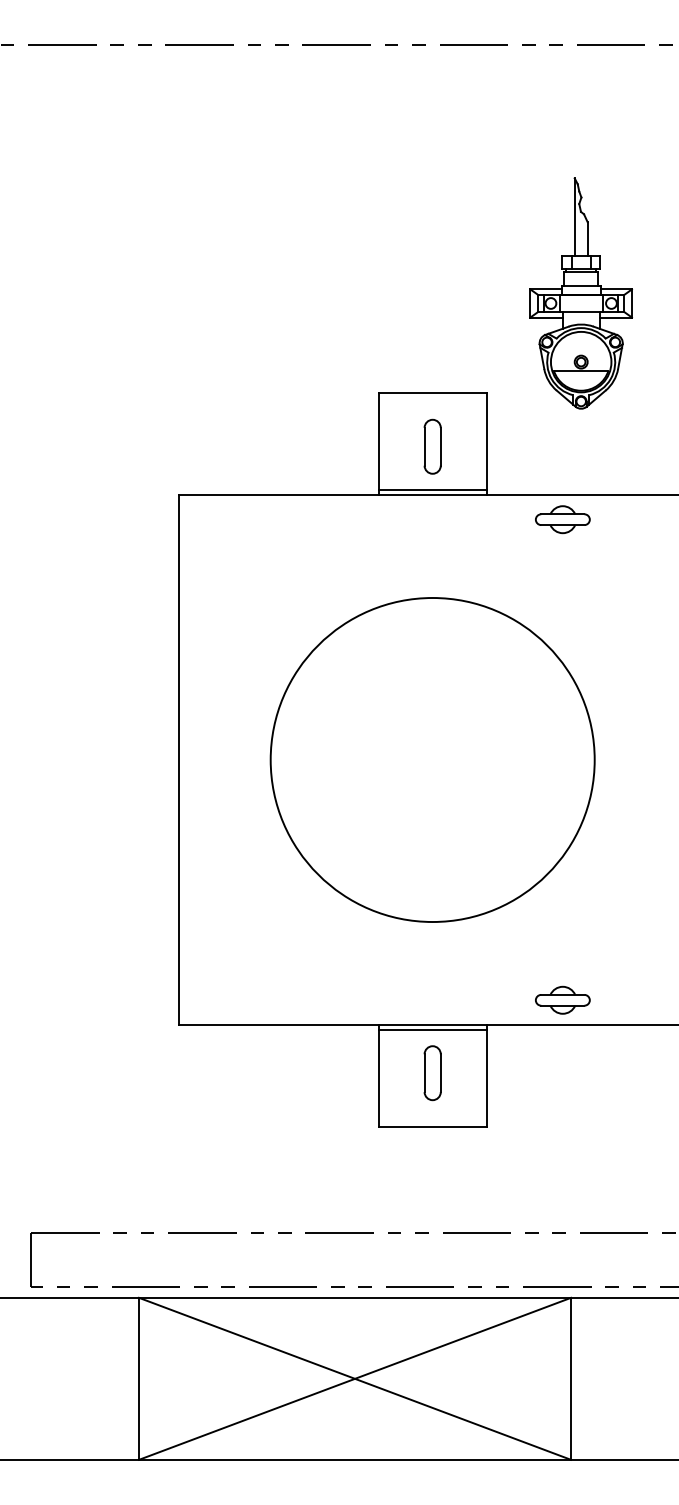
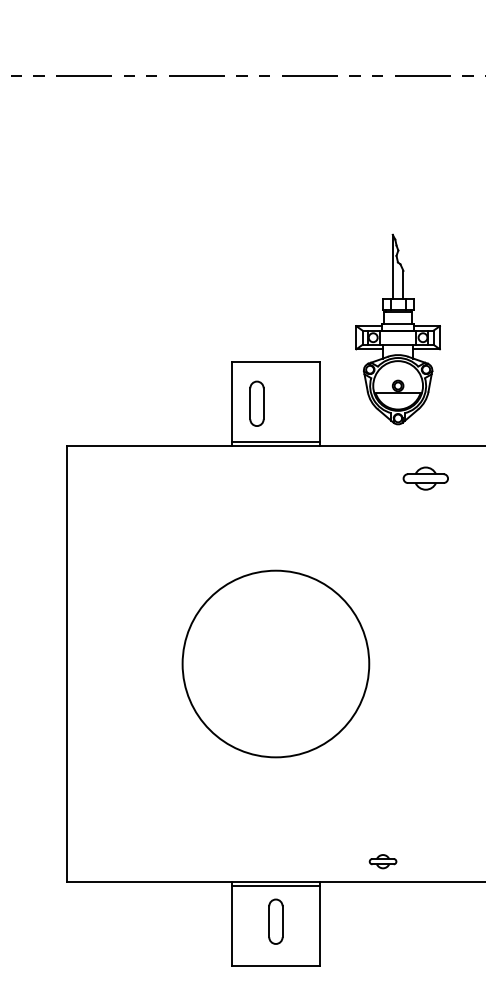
part: (580, 293) -> (397, 329), moved
part: (432, 446) -> (256, 403), moved
part: (562, 519) -> (425, 478), moved
circle: (432, 760) -> (275, 664), size x0.7
part: (562, 999) -> (382, 861), size x0.6

